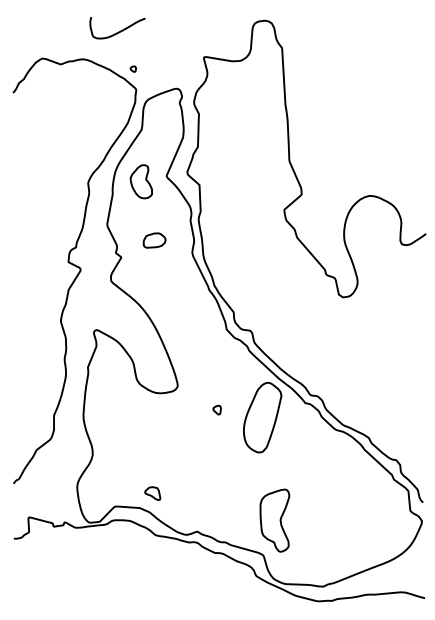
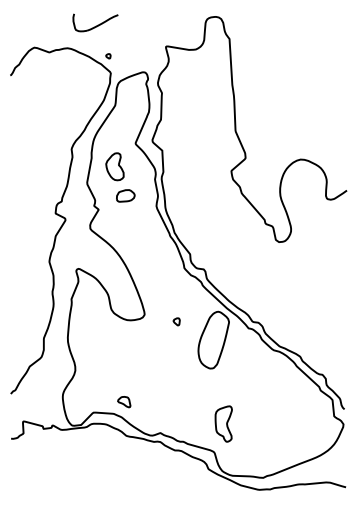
part: (140, 181) -> (114, 166), moved
part: (216, 409) -> (176, 321), moved
part: (274, 520) -> (223, 423), size x0.7

